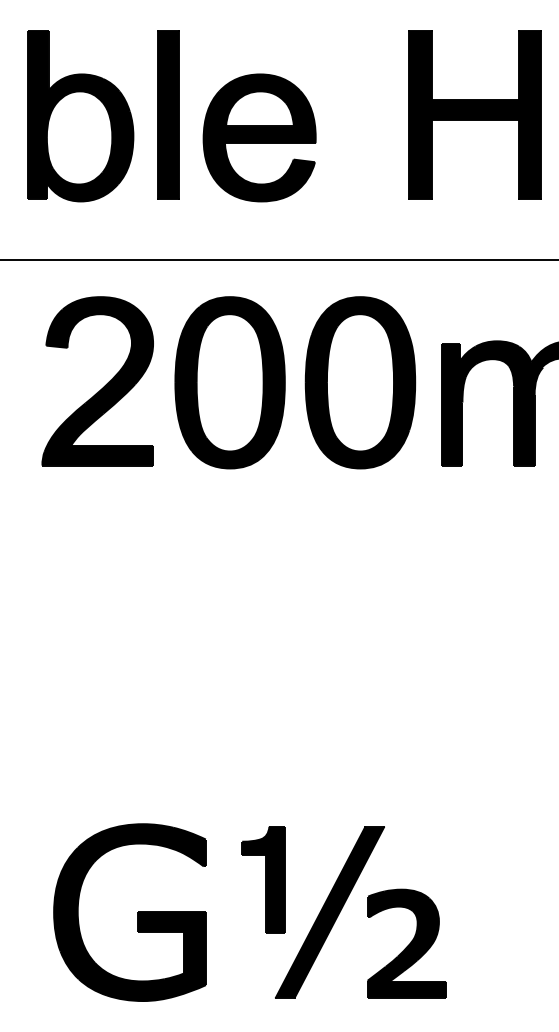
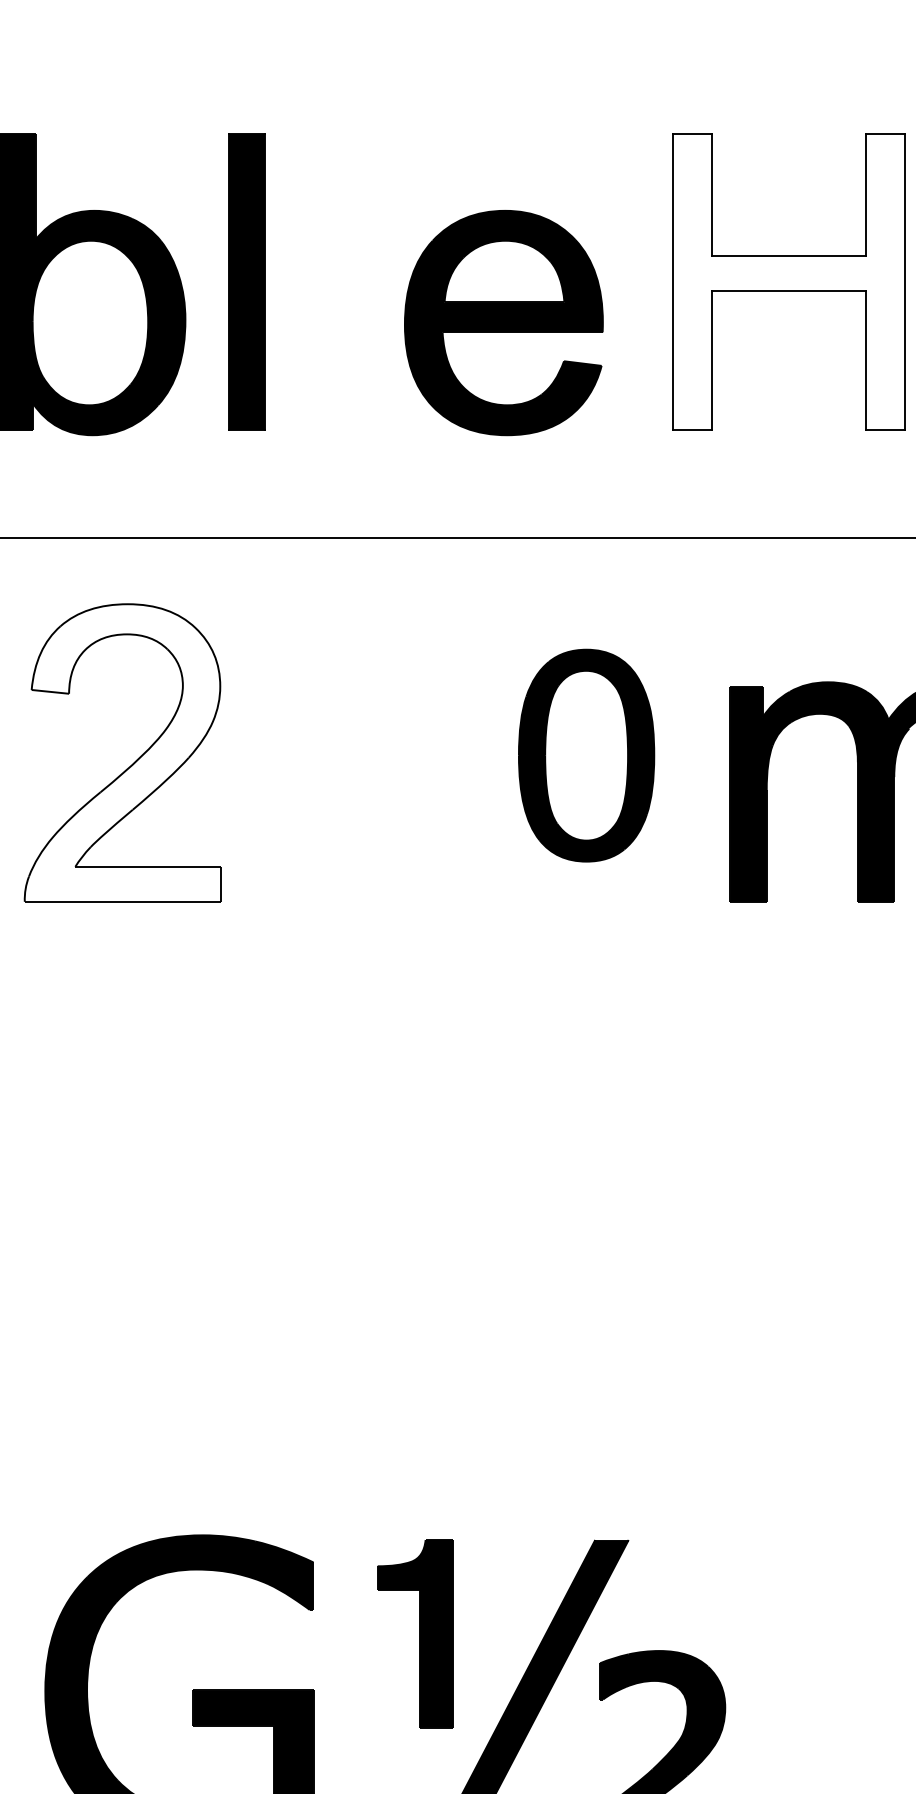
fill: (474, 114) -> (788, 281), removed
part: (259, 137) -> (503, 322), moved
fill: (97, 381) -> (122, 753), removed
part: (229, 382) -> (355, 755), removed
part: (360, 382) -> (586, 755), size x0.7

